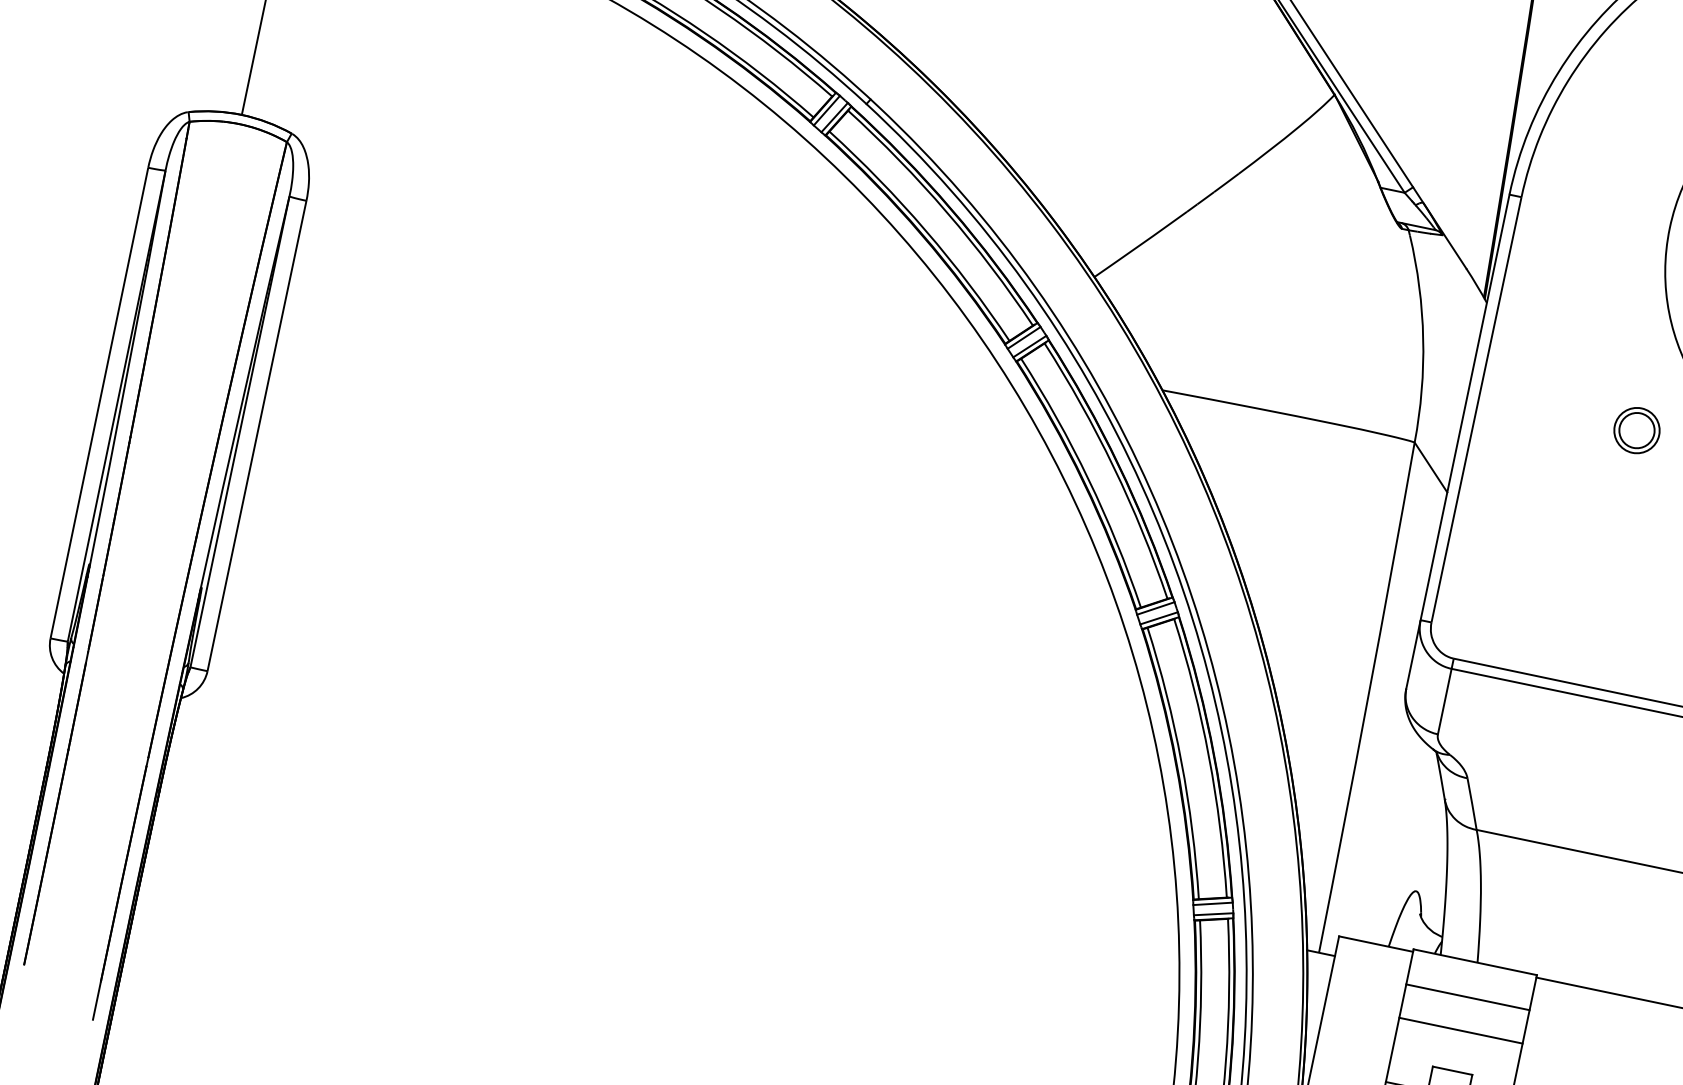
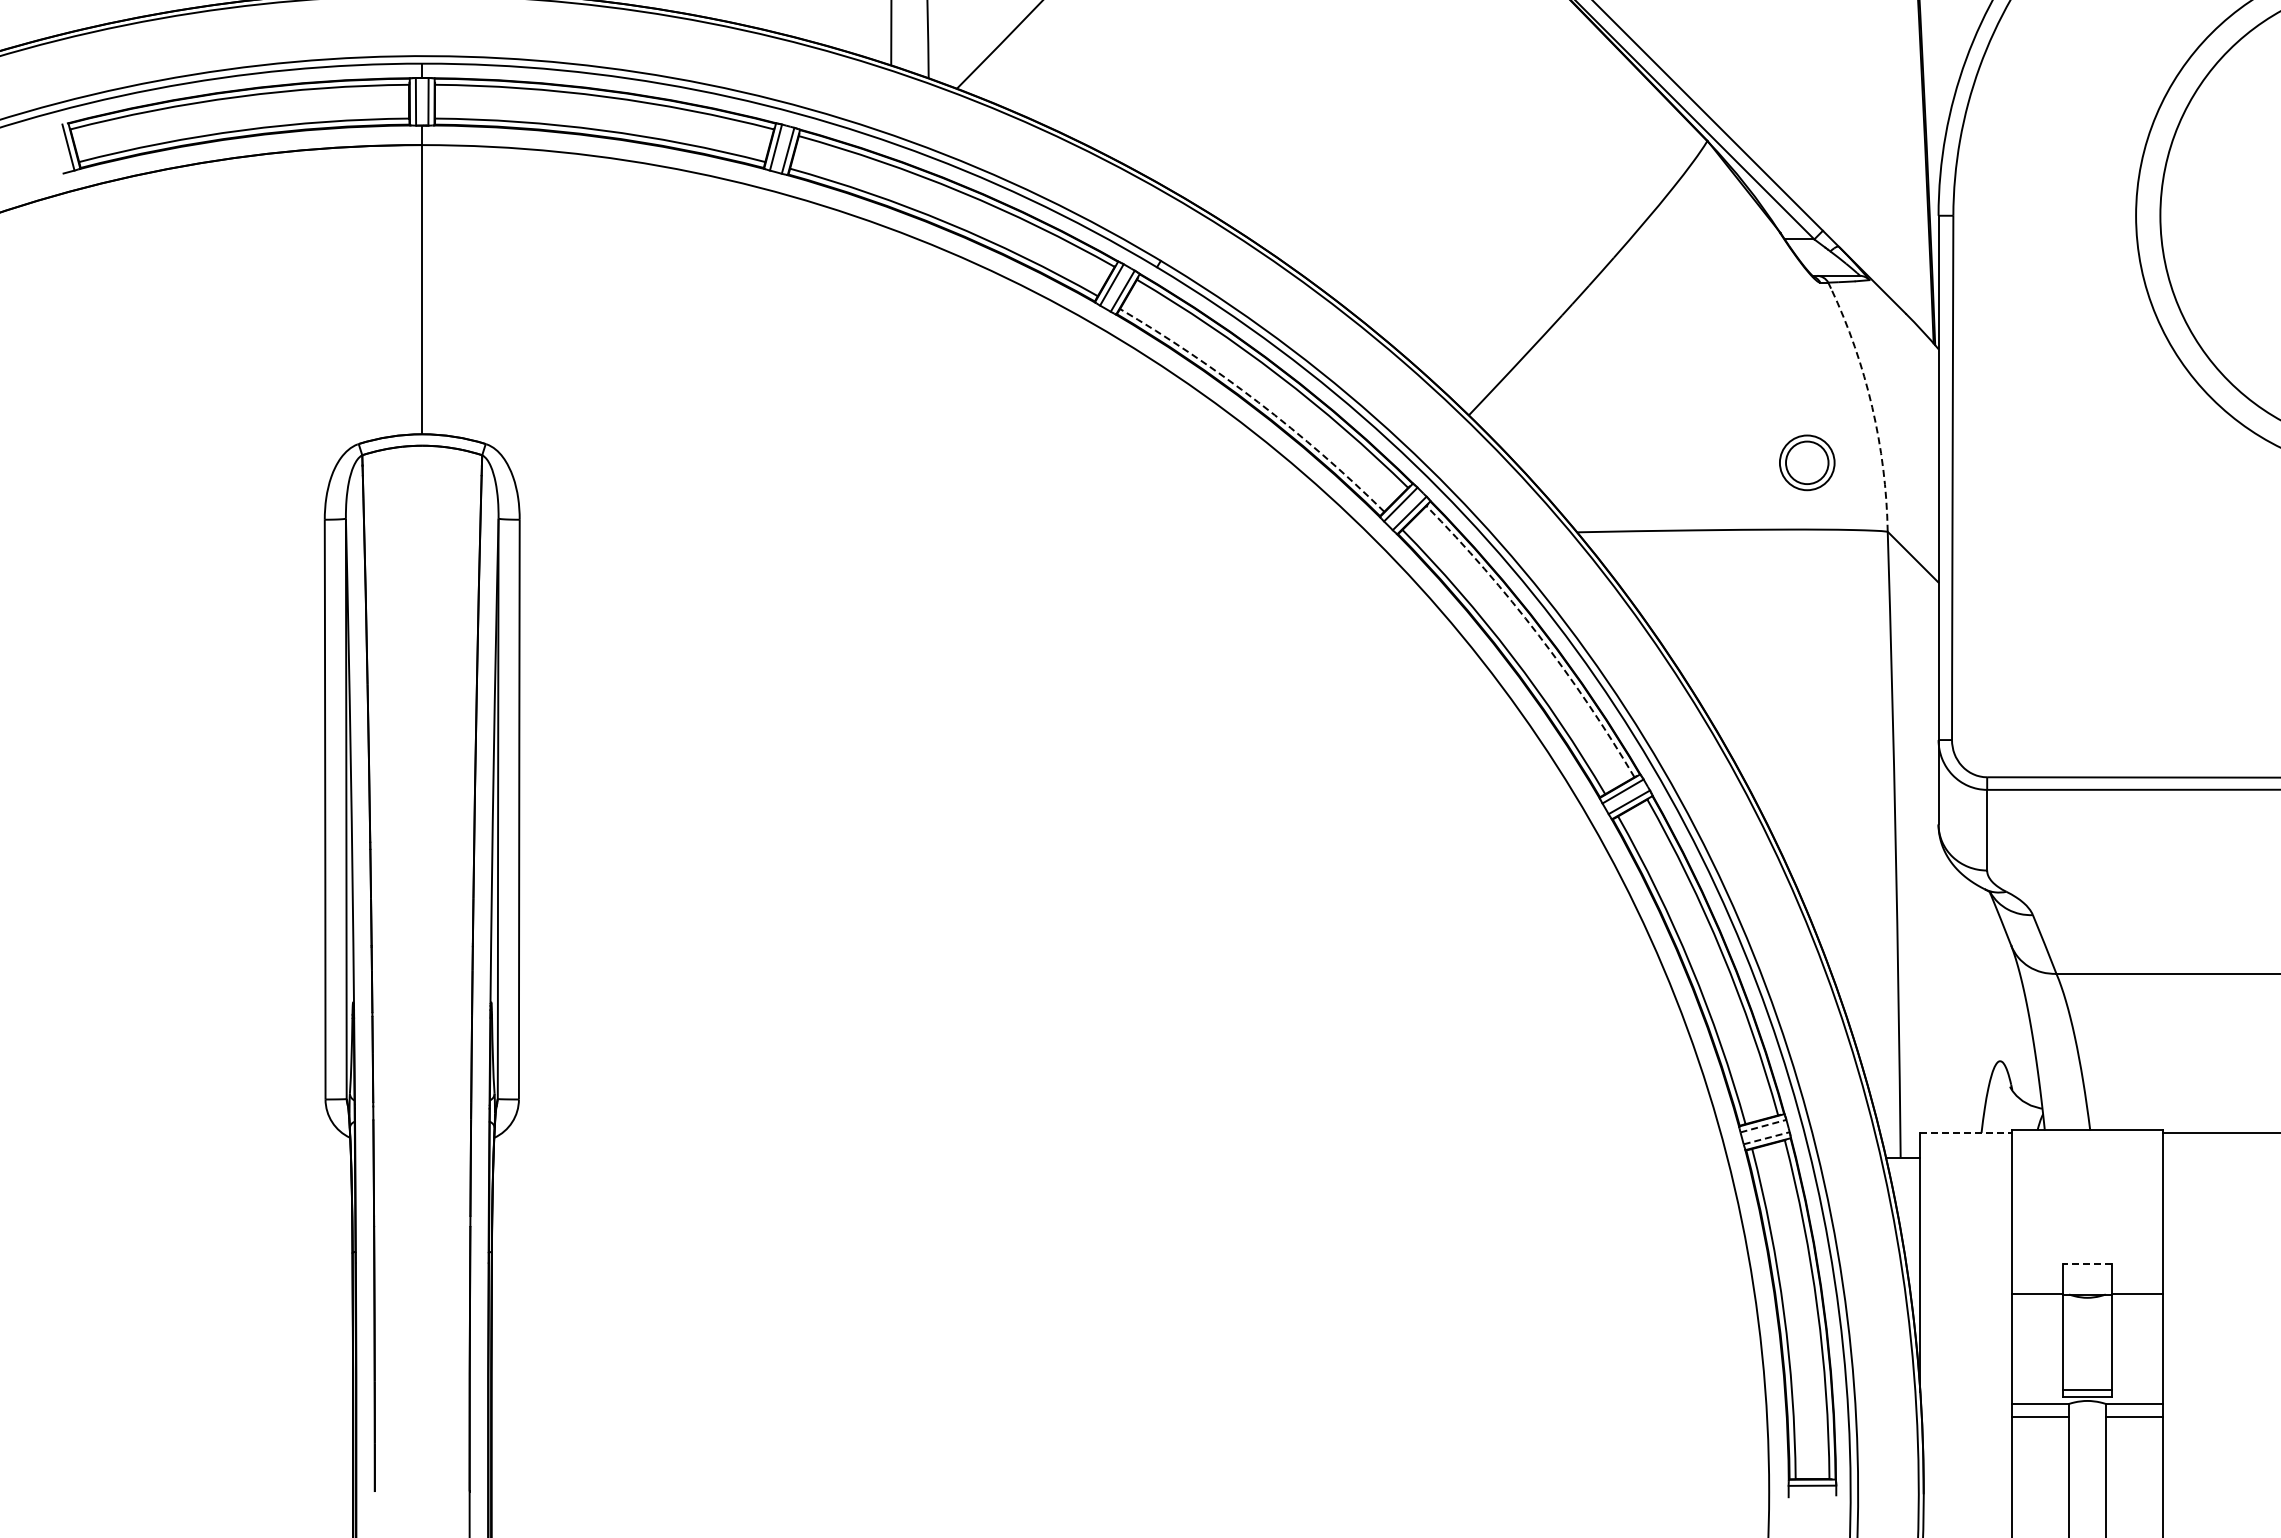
arc: (925, 230) -> (1258, 402), solid -> dashed
arc: (1423, 339) -> (1872, 407), solid -> dashed
part: (1637, 430) -> (1807, 462), moved
arc: (1113, 467) -> (1538, 635), solid -> dashed
line: (1213, 904) -> (1763, 1126), solid -> dashed
line: (1213, 914) -> (1766, 1138), solid -> dashed
line: (1375, 944) -> (1965, 1133), solid -> dashed
line: (1468, 997) -> (2087, 1173), removed
line: (1461, 1030) -> (2087, 1214), removed
line: (1451, 1070) -> (2086, 1264), solid -> dashed

